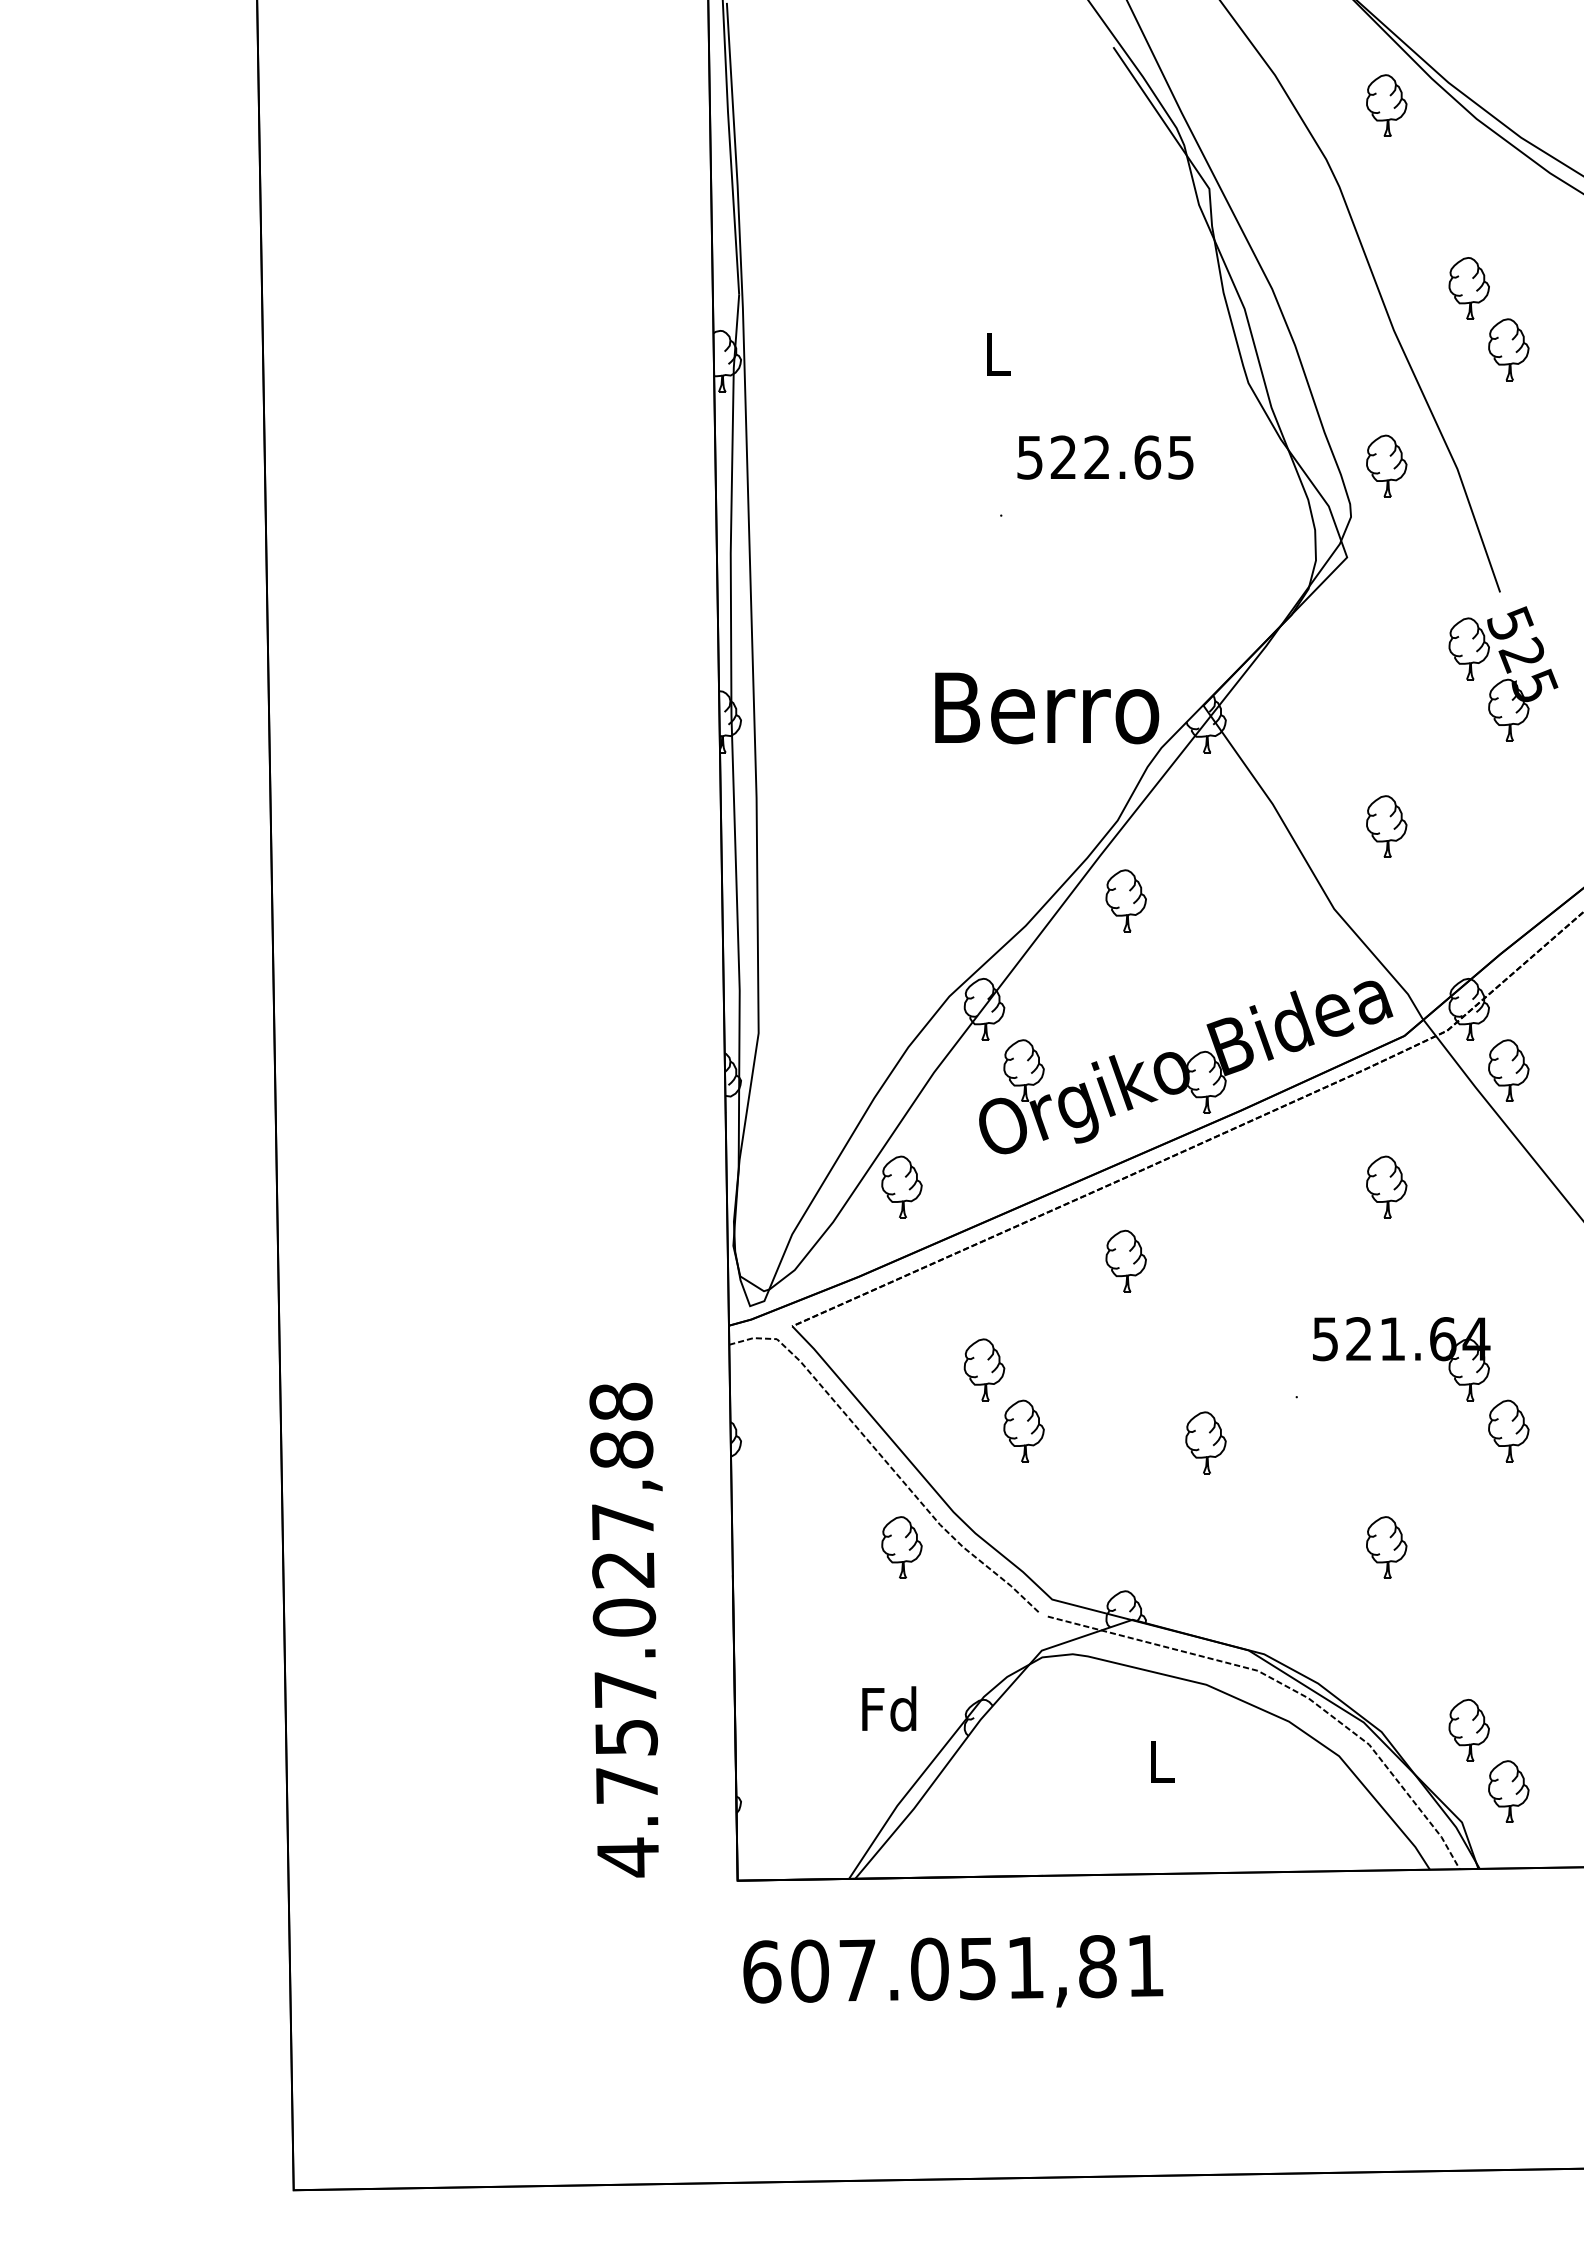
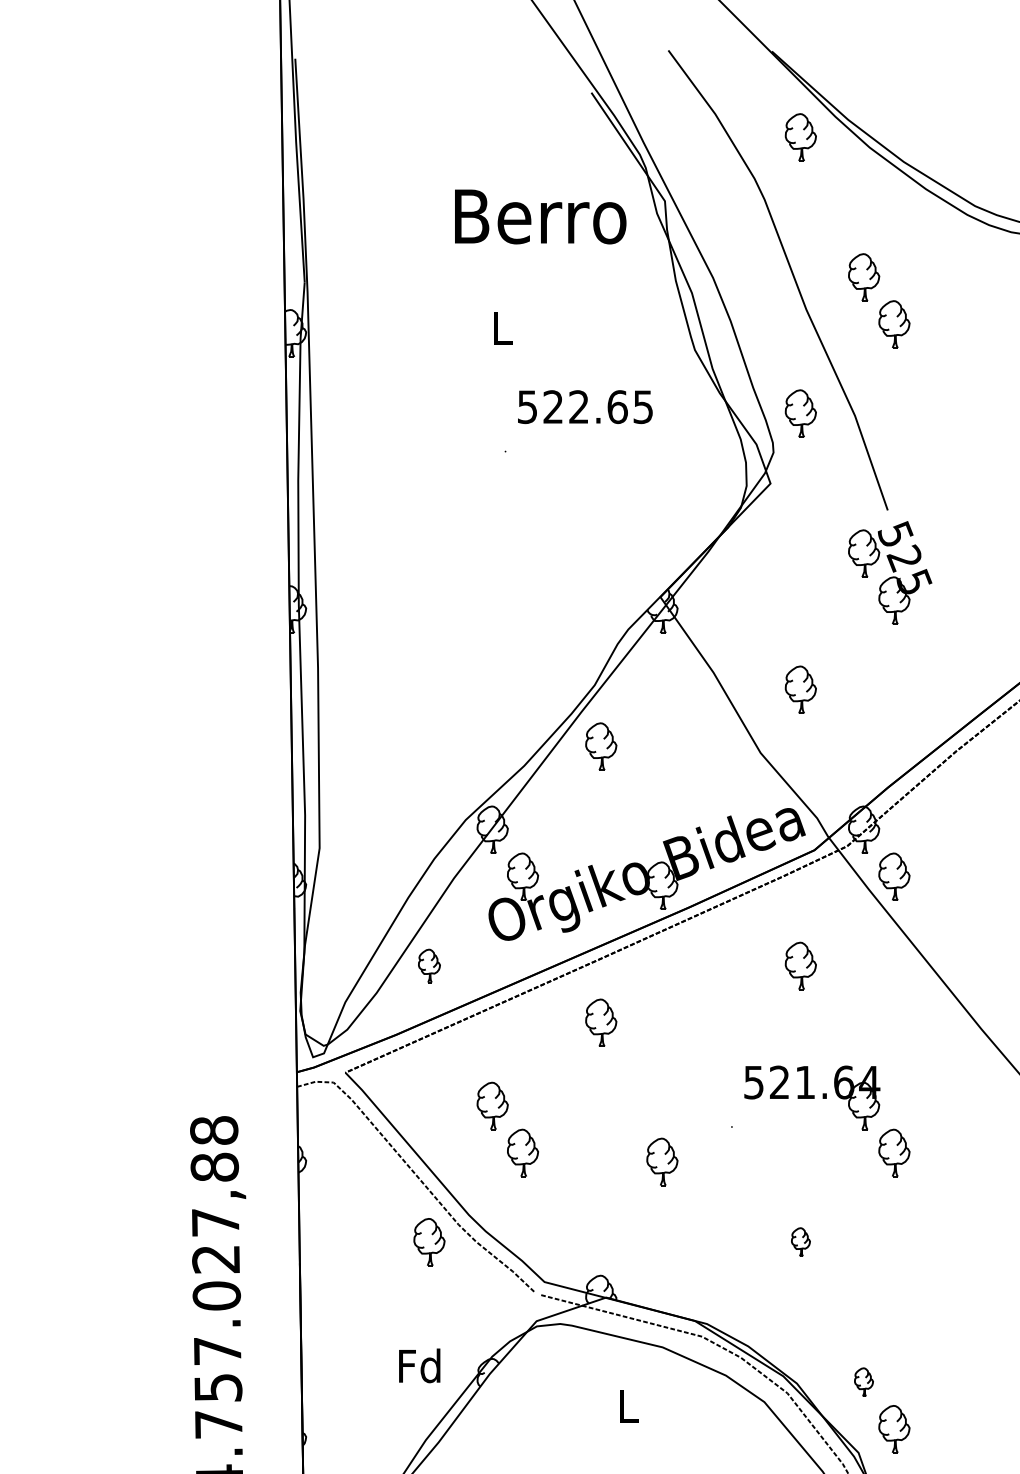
text: (1047, 708) -> (540, 217), moved
part: (901, 1186) -> (429, 965), size x0.7
part: (1386, 1547) -> (800, 1242), size x0.6
part: (1468, 1730) -> (863, 1382), size x0.6

